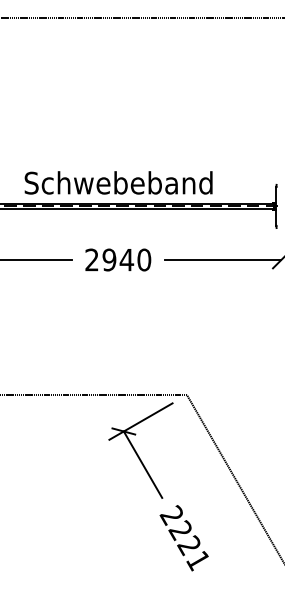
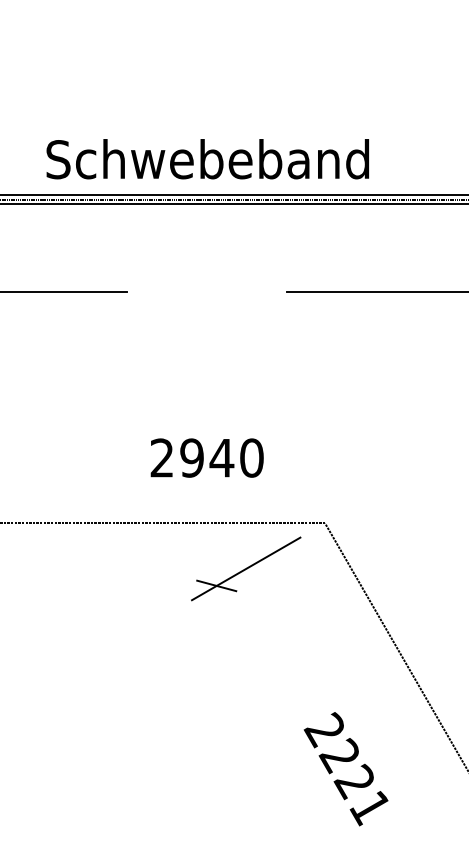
text: (118, 259) -> (207, 457), moved
line: (142, 464) -> (248, 642), removed
text: (183, 538) -> (344, 769), moved

